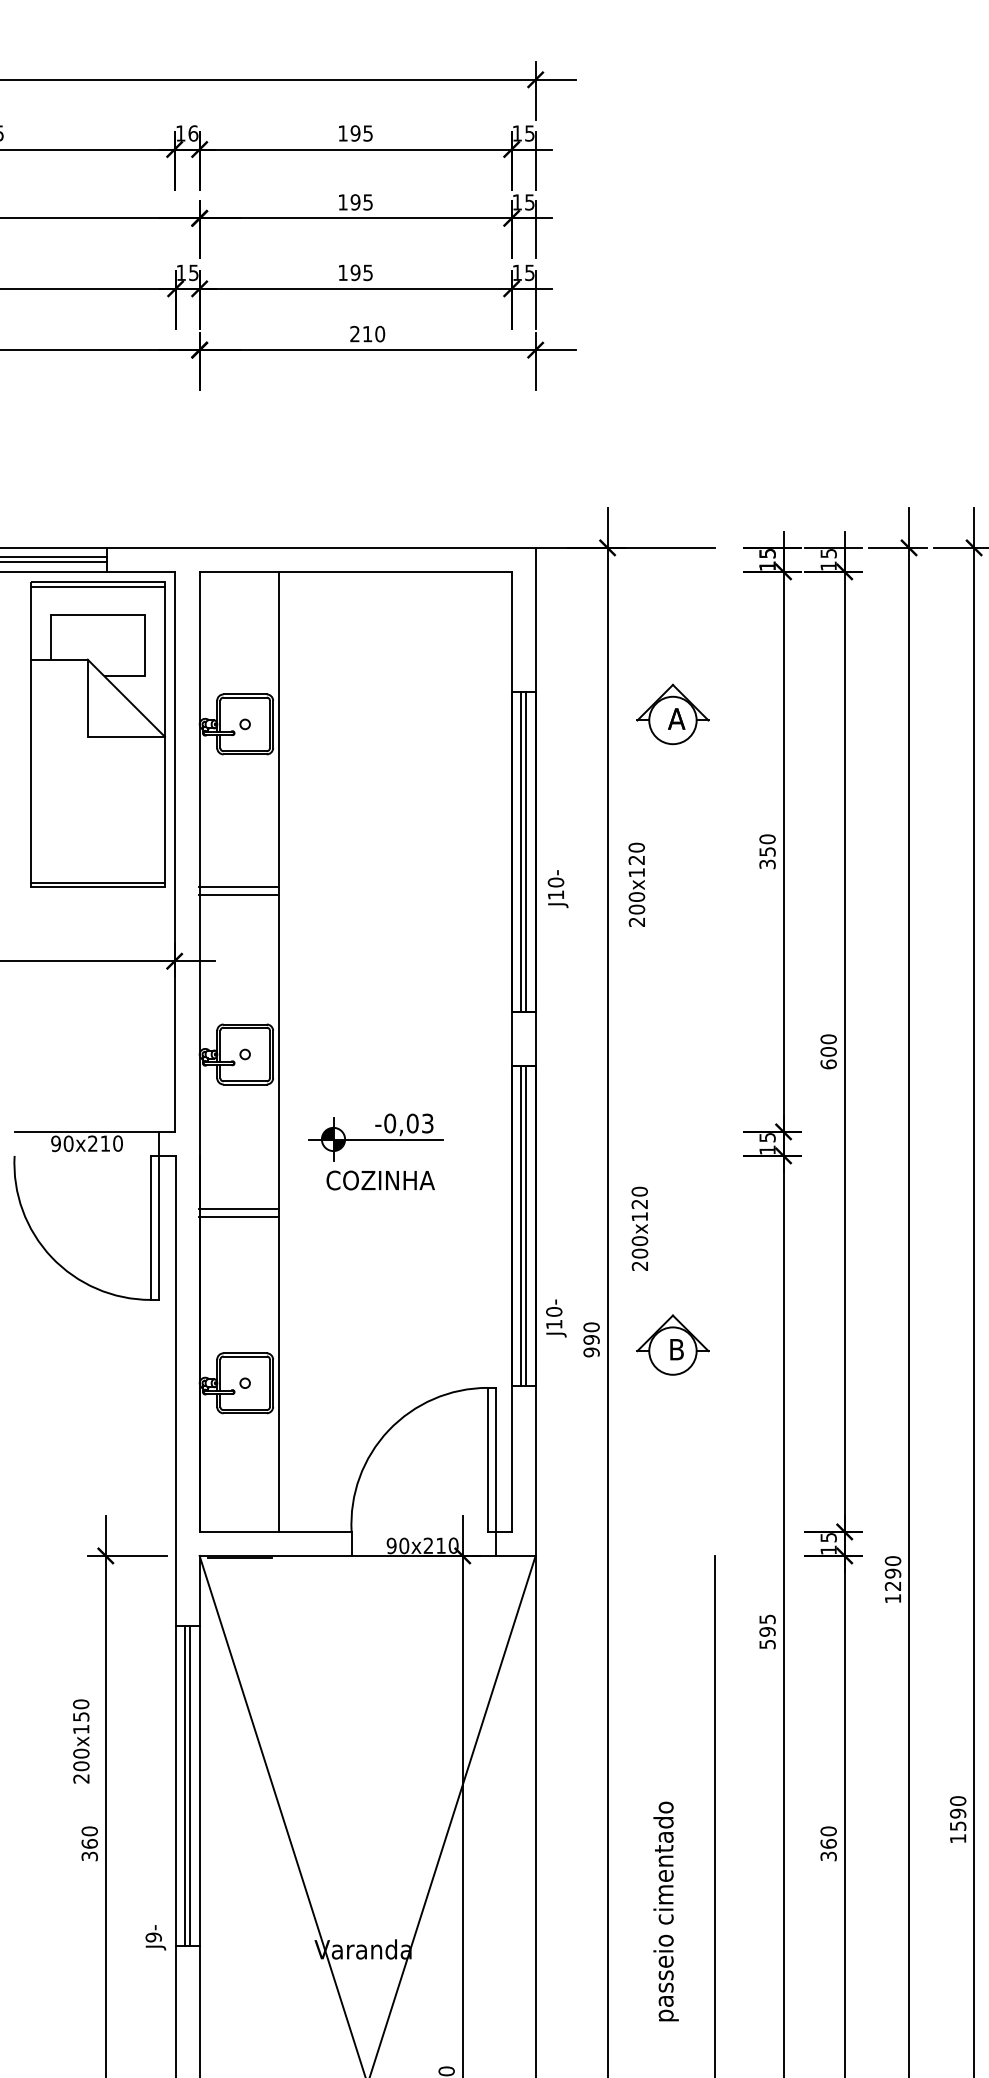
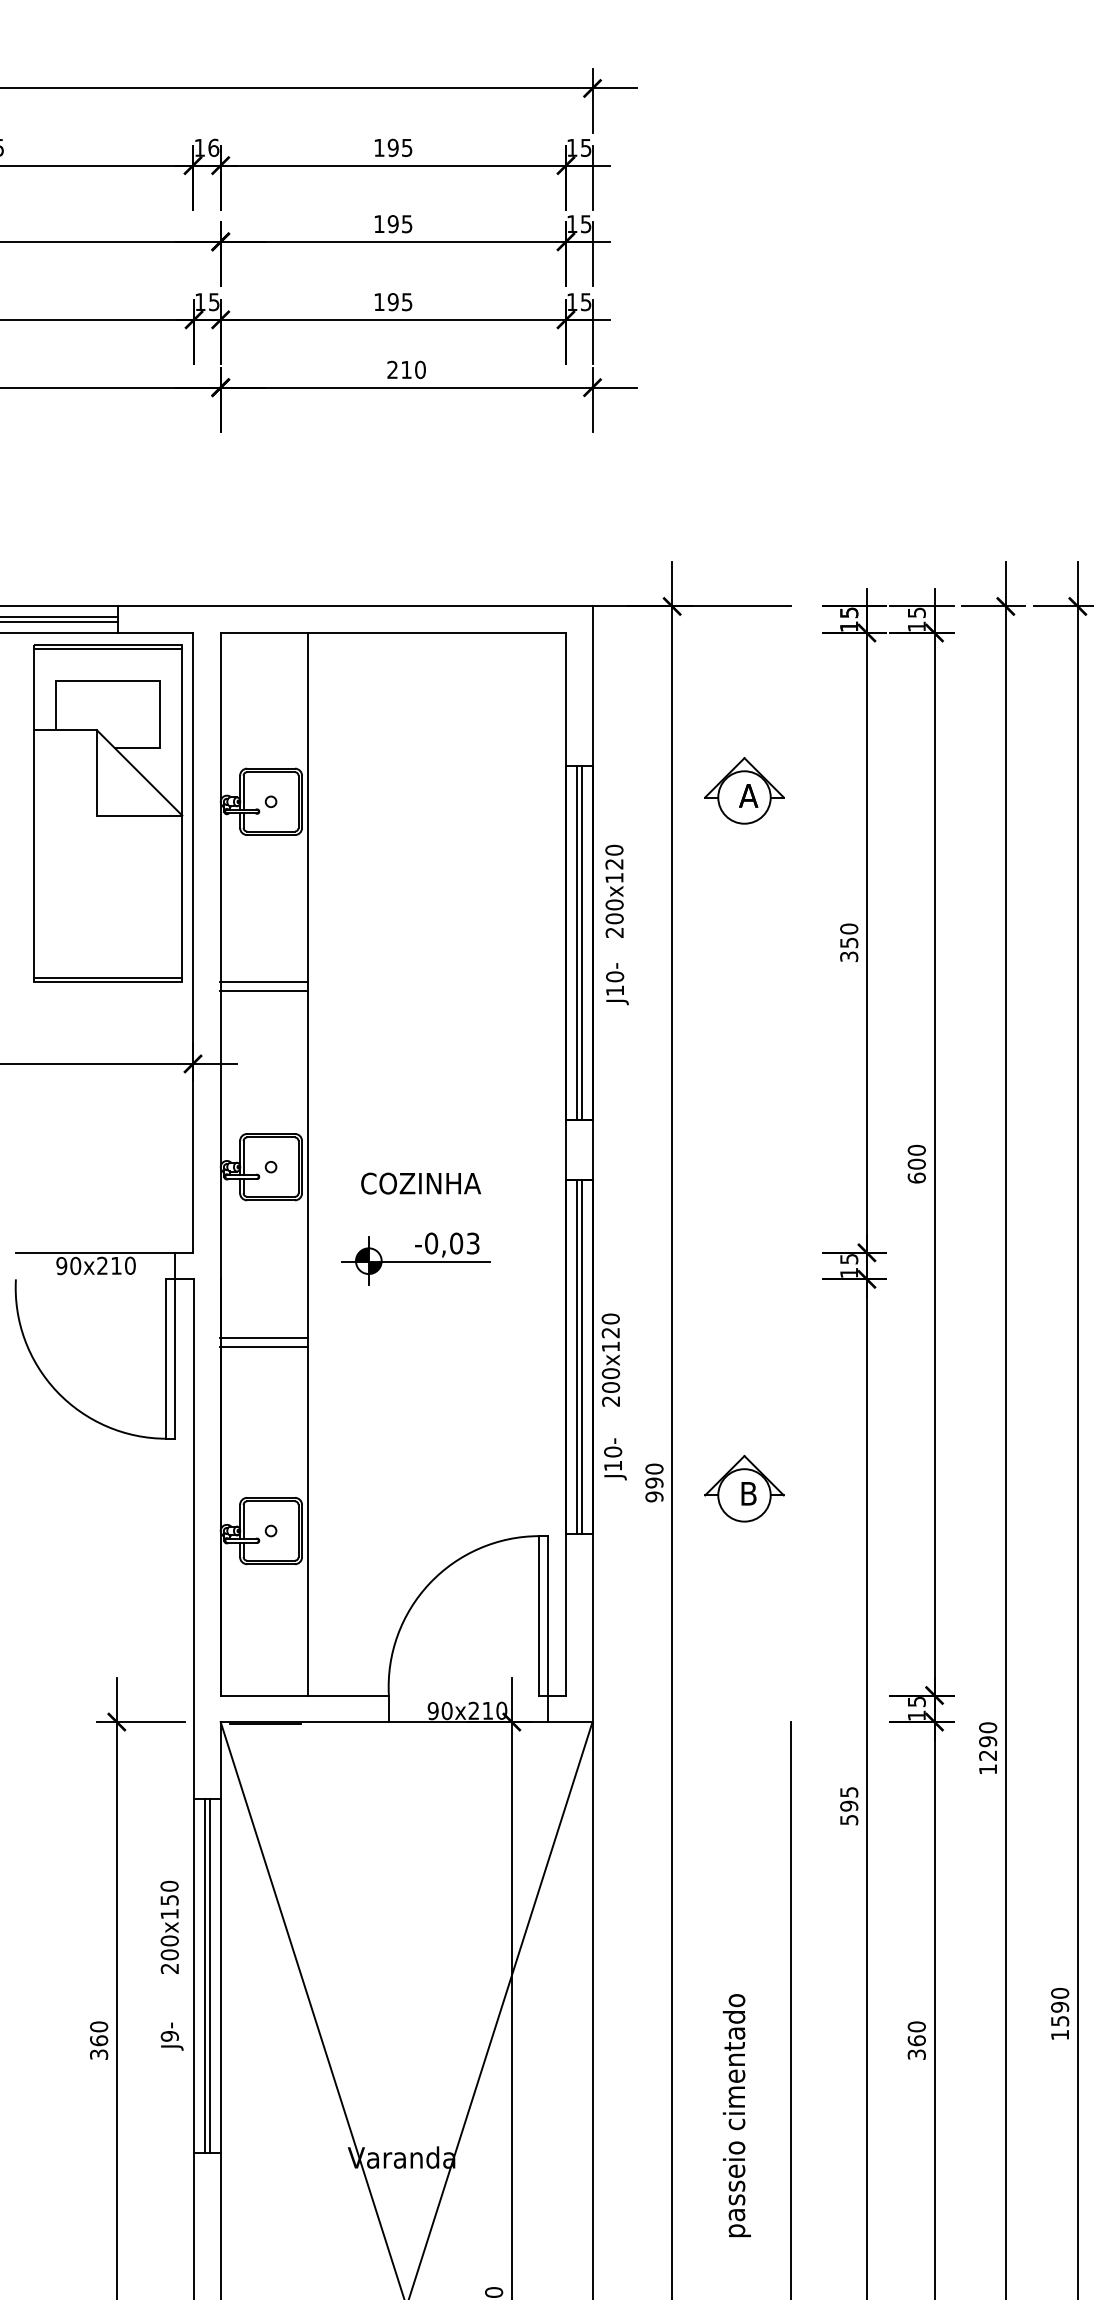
text: (636, 884) -> (614, 890), moved
text: (380, 1180) -> (420, 1183), moved
text: (639, 1228) -> (610, 1359), moved
text: (81, 1740) -> (169, 1926), moved
text: (155, 1937) -> (171, 2036), moved

